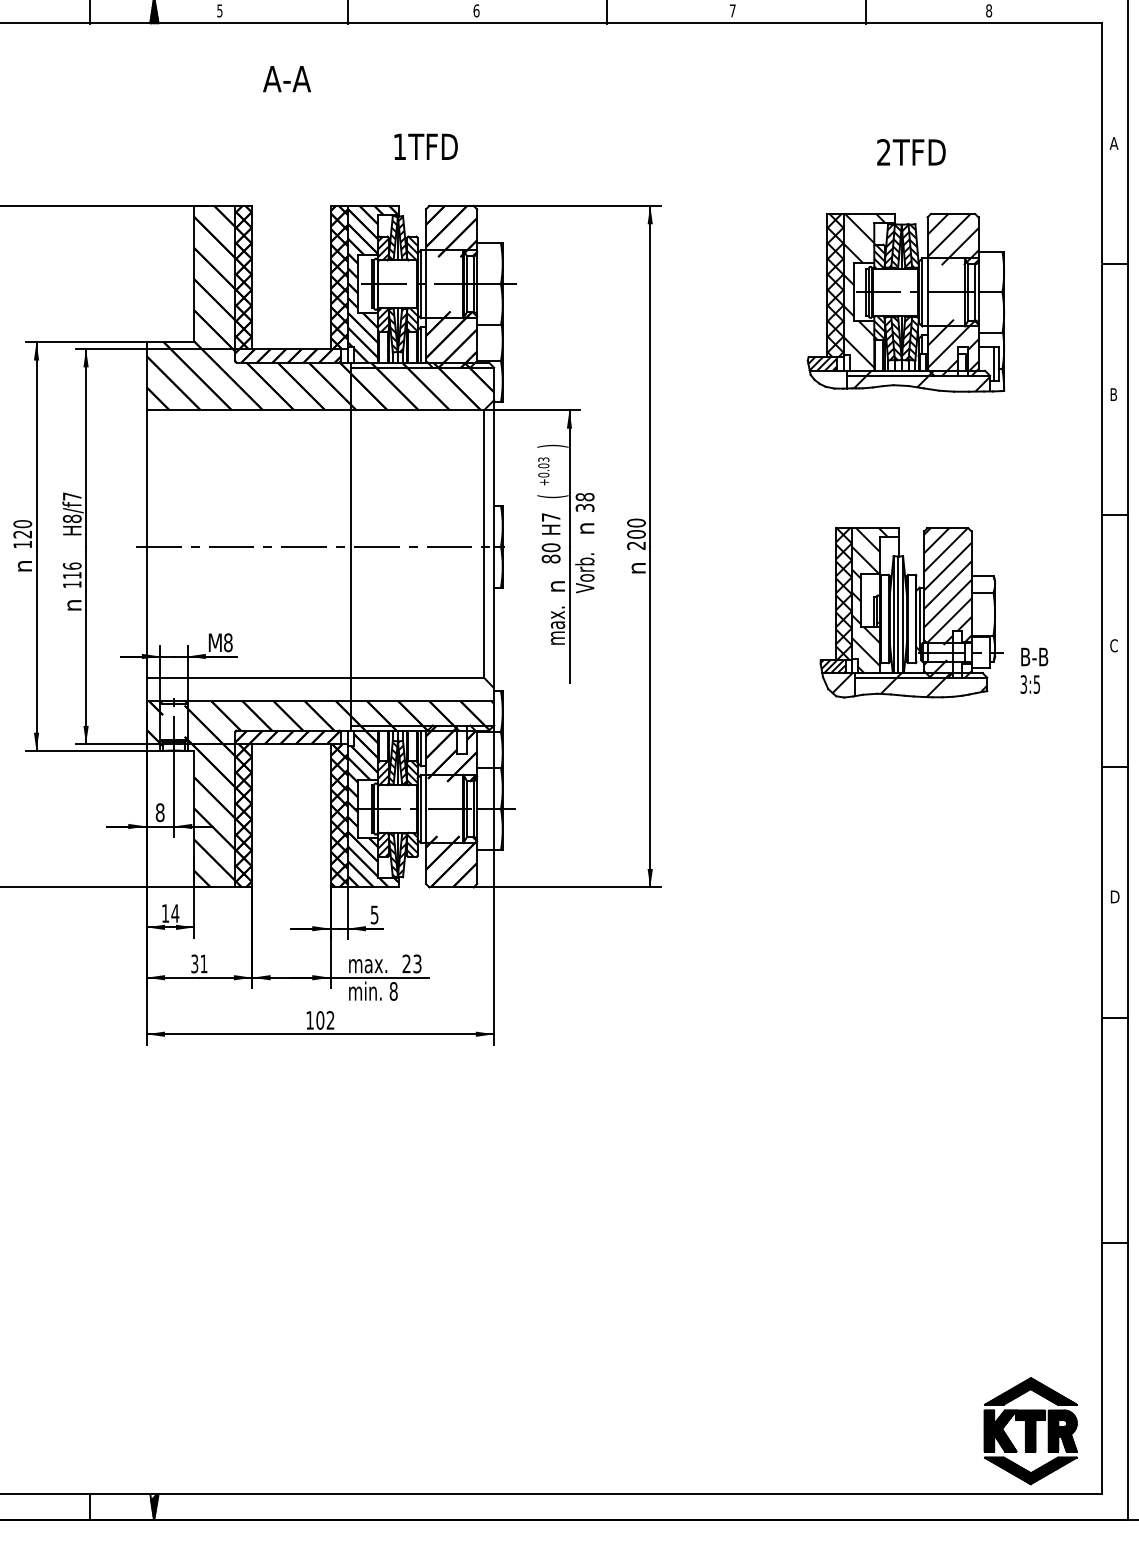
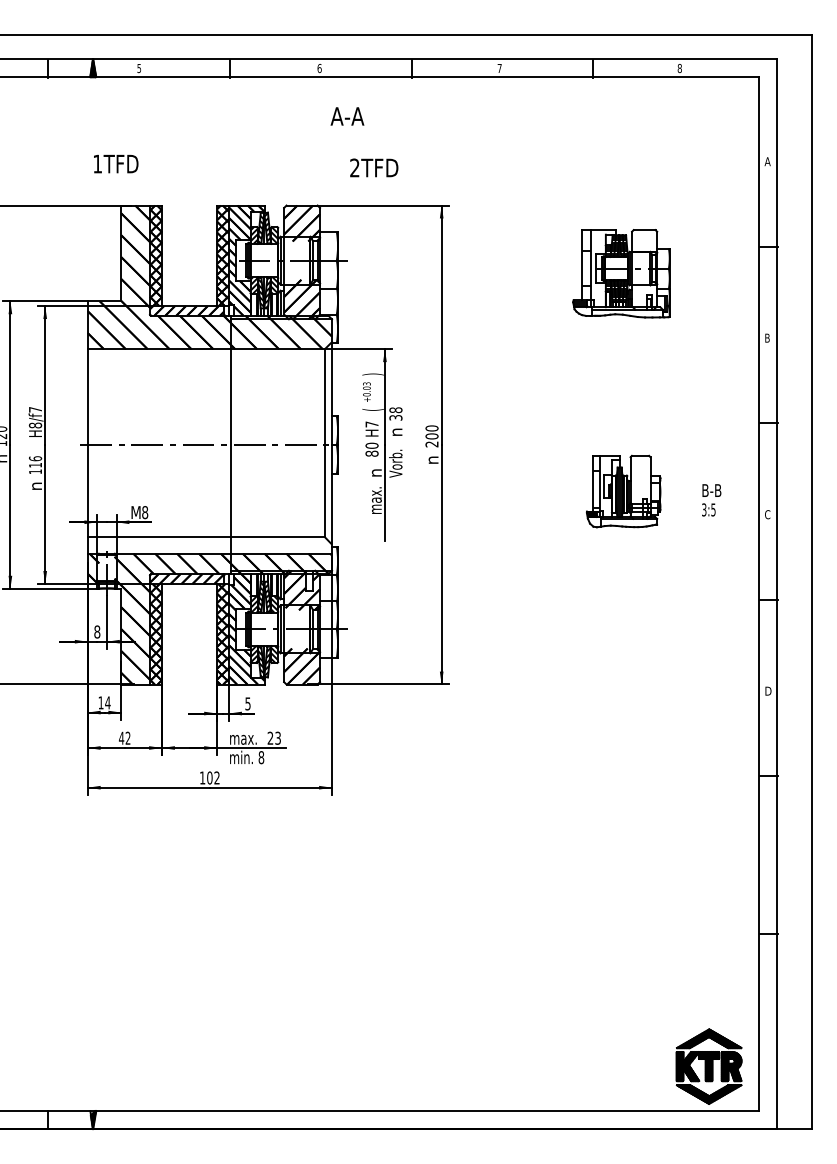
text: (287, 79) -> (347, 116), moved
text: (426, 146) -> (116, 163), moved
text: (911, 151) -> (374, 167), moved
part: (906, 302) -> (621, 273), size x0.7
part: (910, 612) -> (624, 491), size x0.6
text: (1034, 671) -> (711, 500), moved
text: (198, 962) -> (124, 737), 31 -> 42

